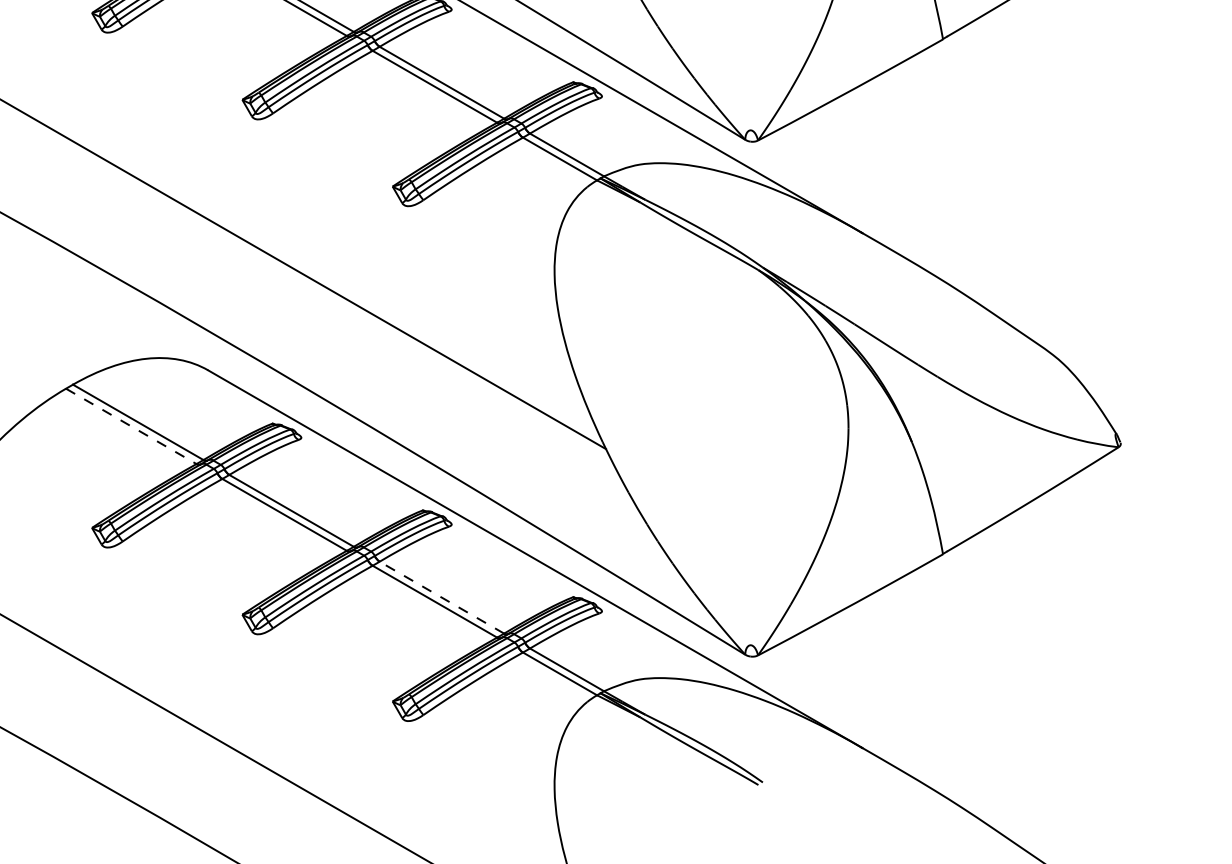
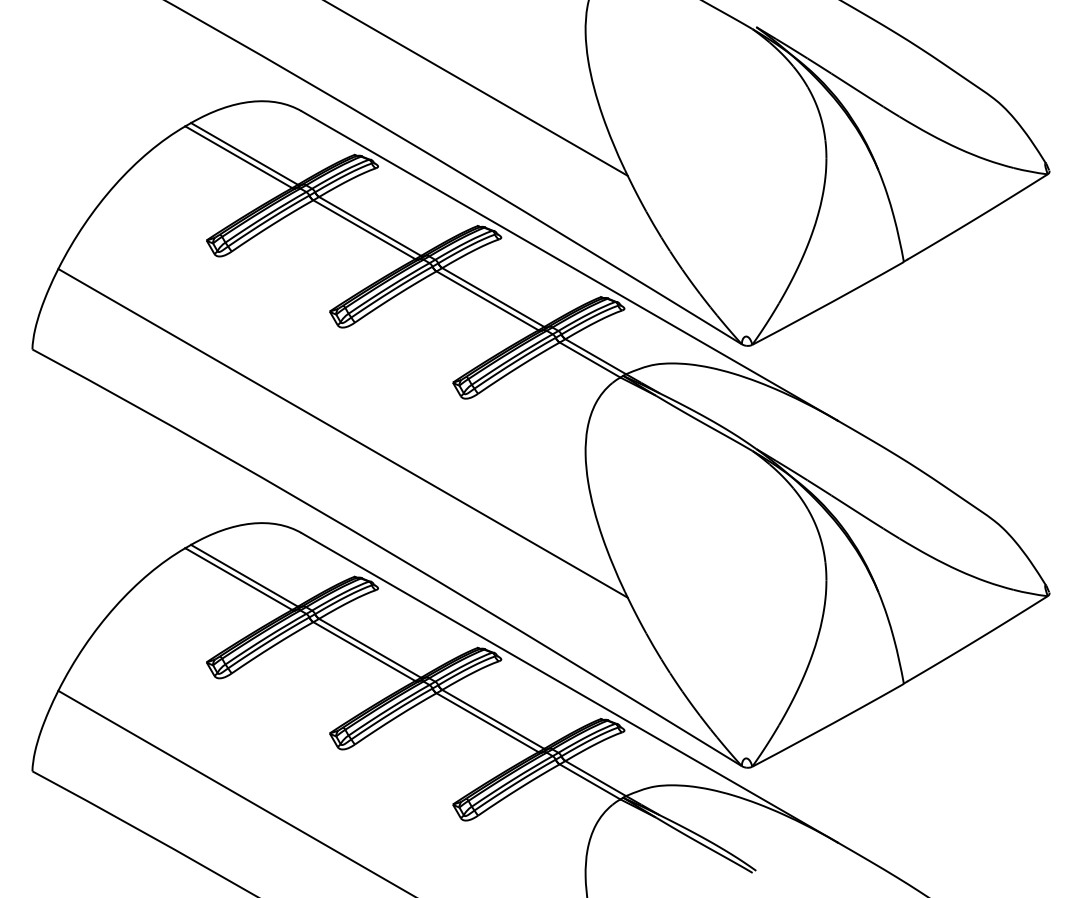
line: (130, 426) -> (238, 579), dashed -> solid
line: (442, 597) -> (493, 719), dashed -> solid

